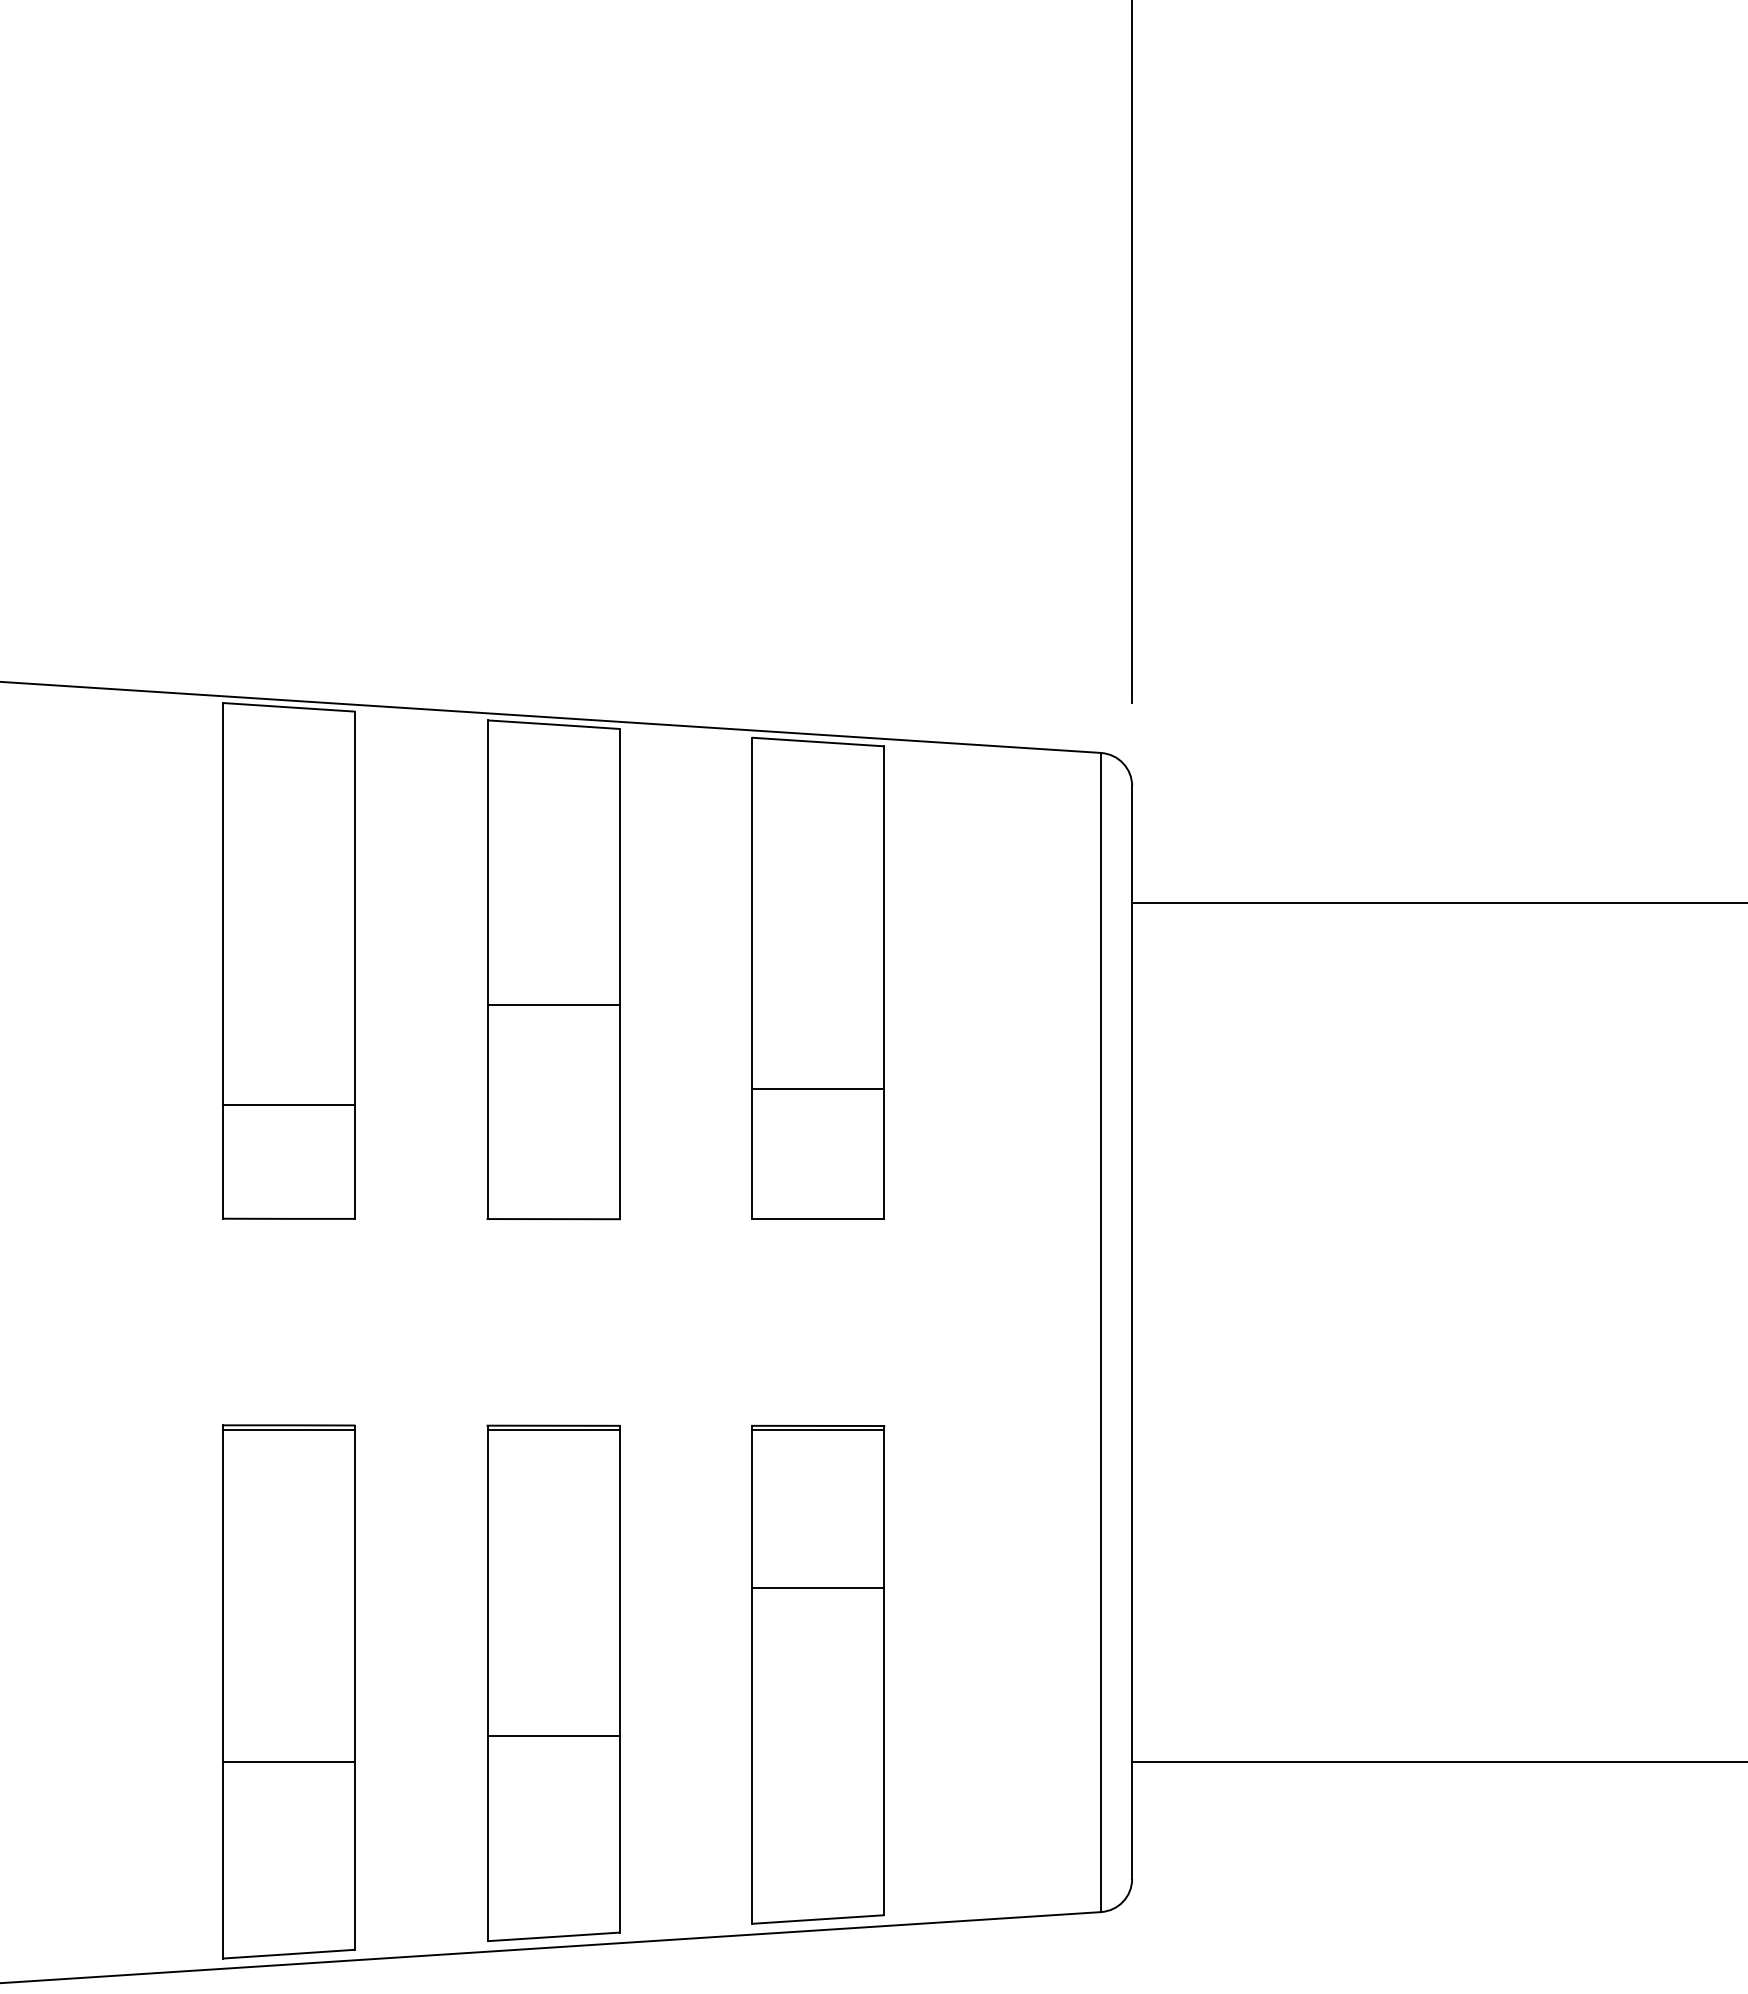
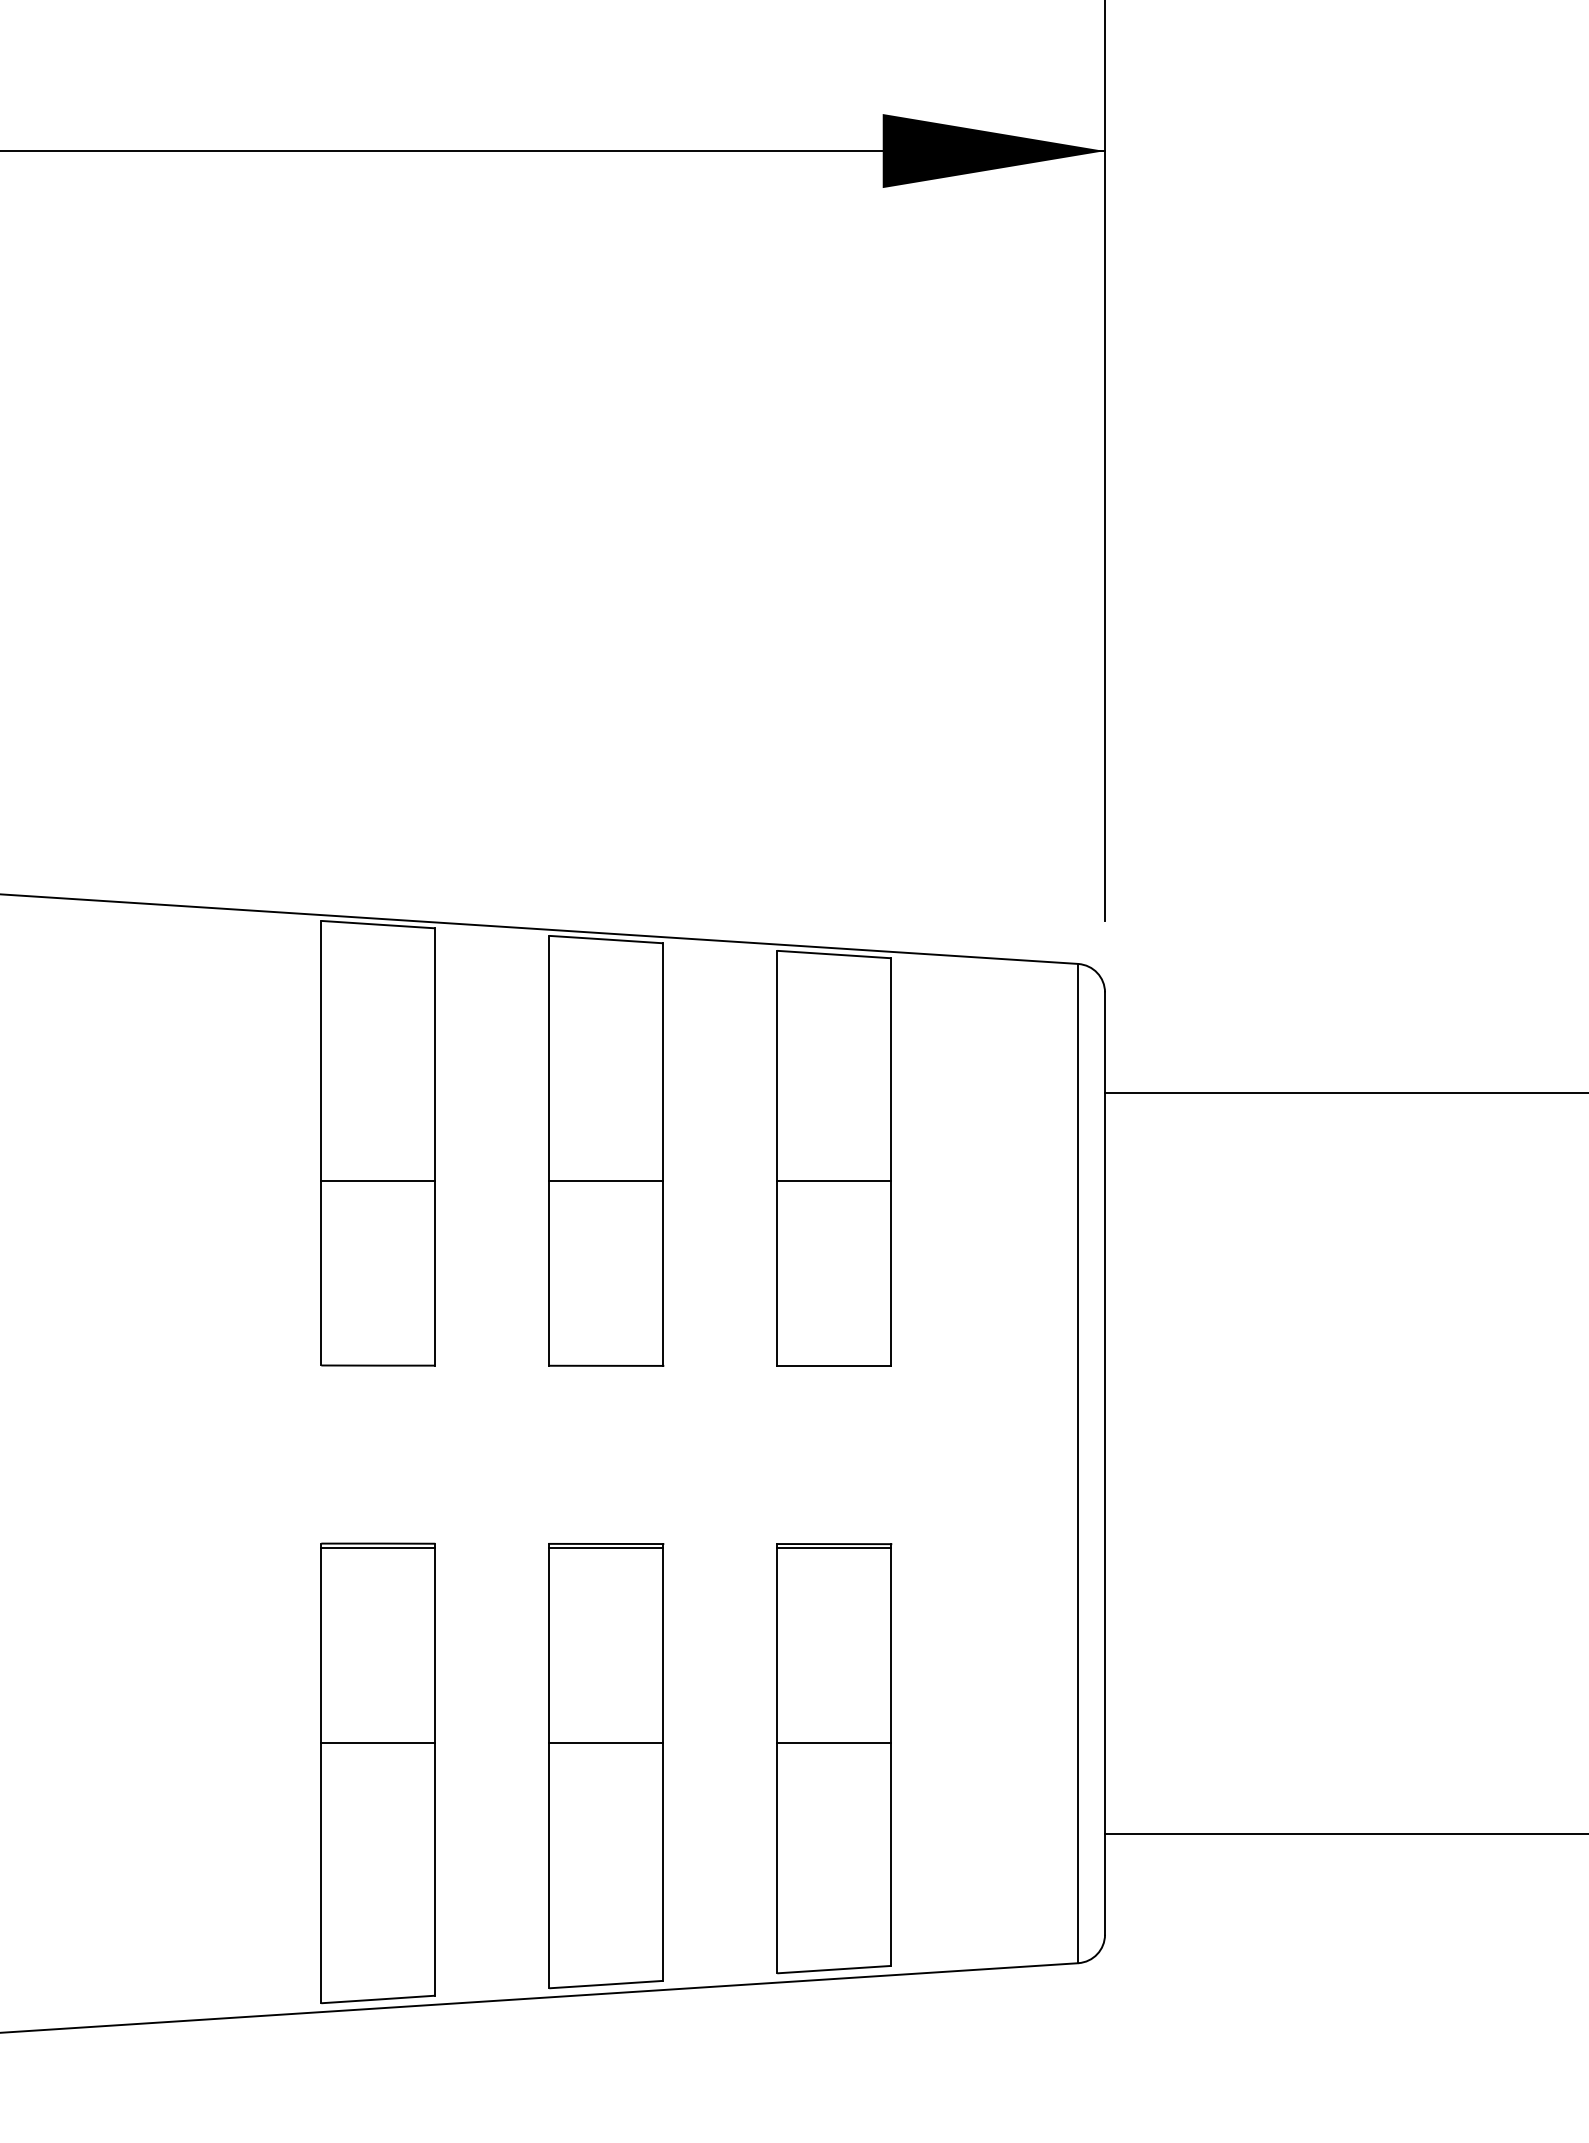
line: (818, 1088) -> (834, 1181), moved
line: (289, 1105) -> (378, 1181), moved
line: (818, 1587) -> (834, 1742), moved
line: (553, 1736) -> (606, 1742), moved
line: (289, 1761) -> (378, 1742), moved

